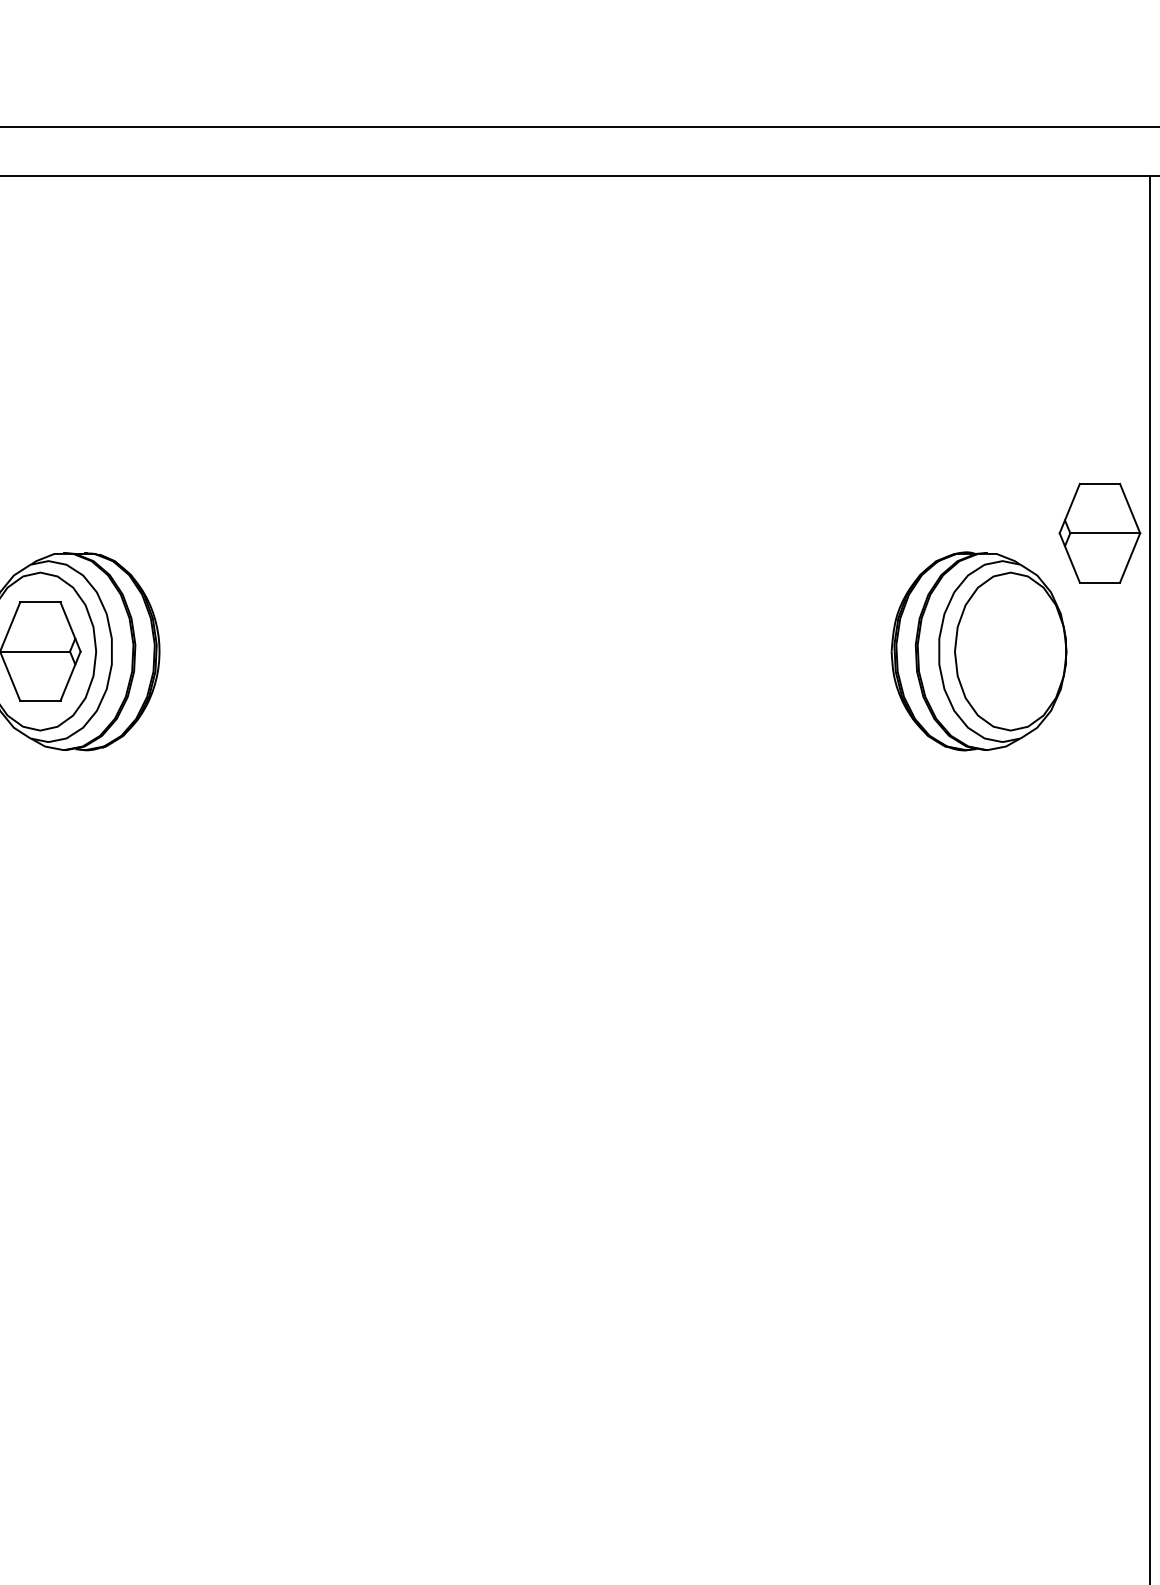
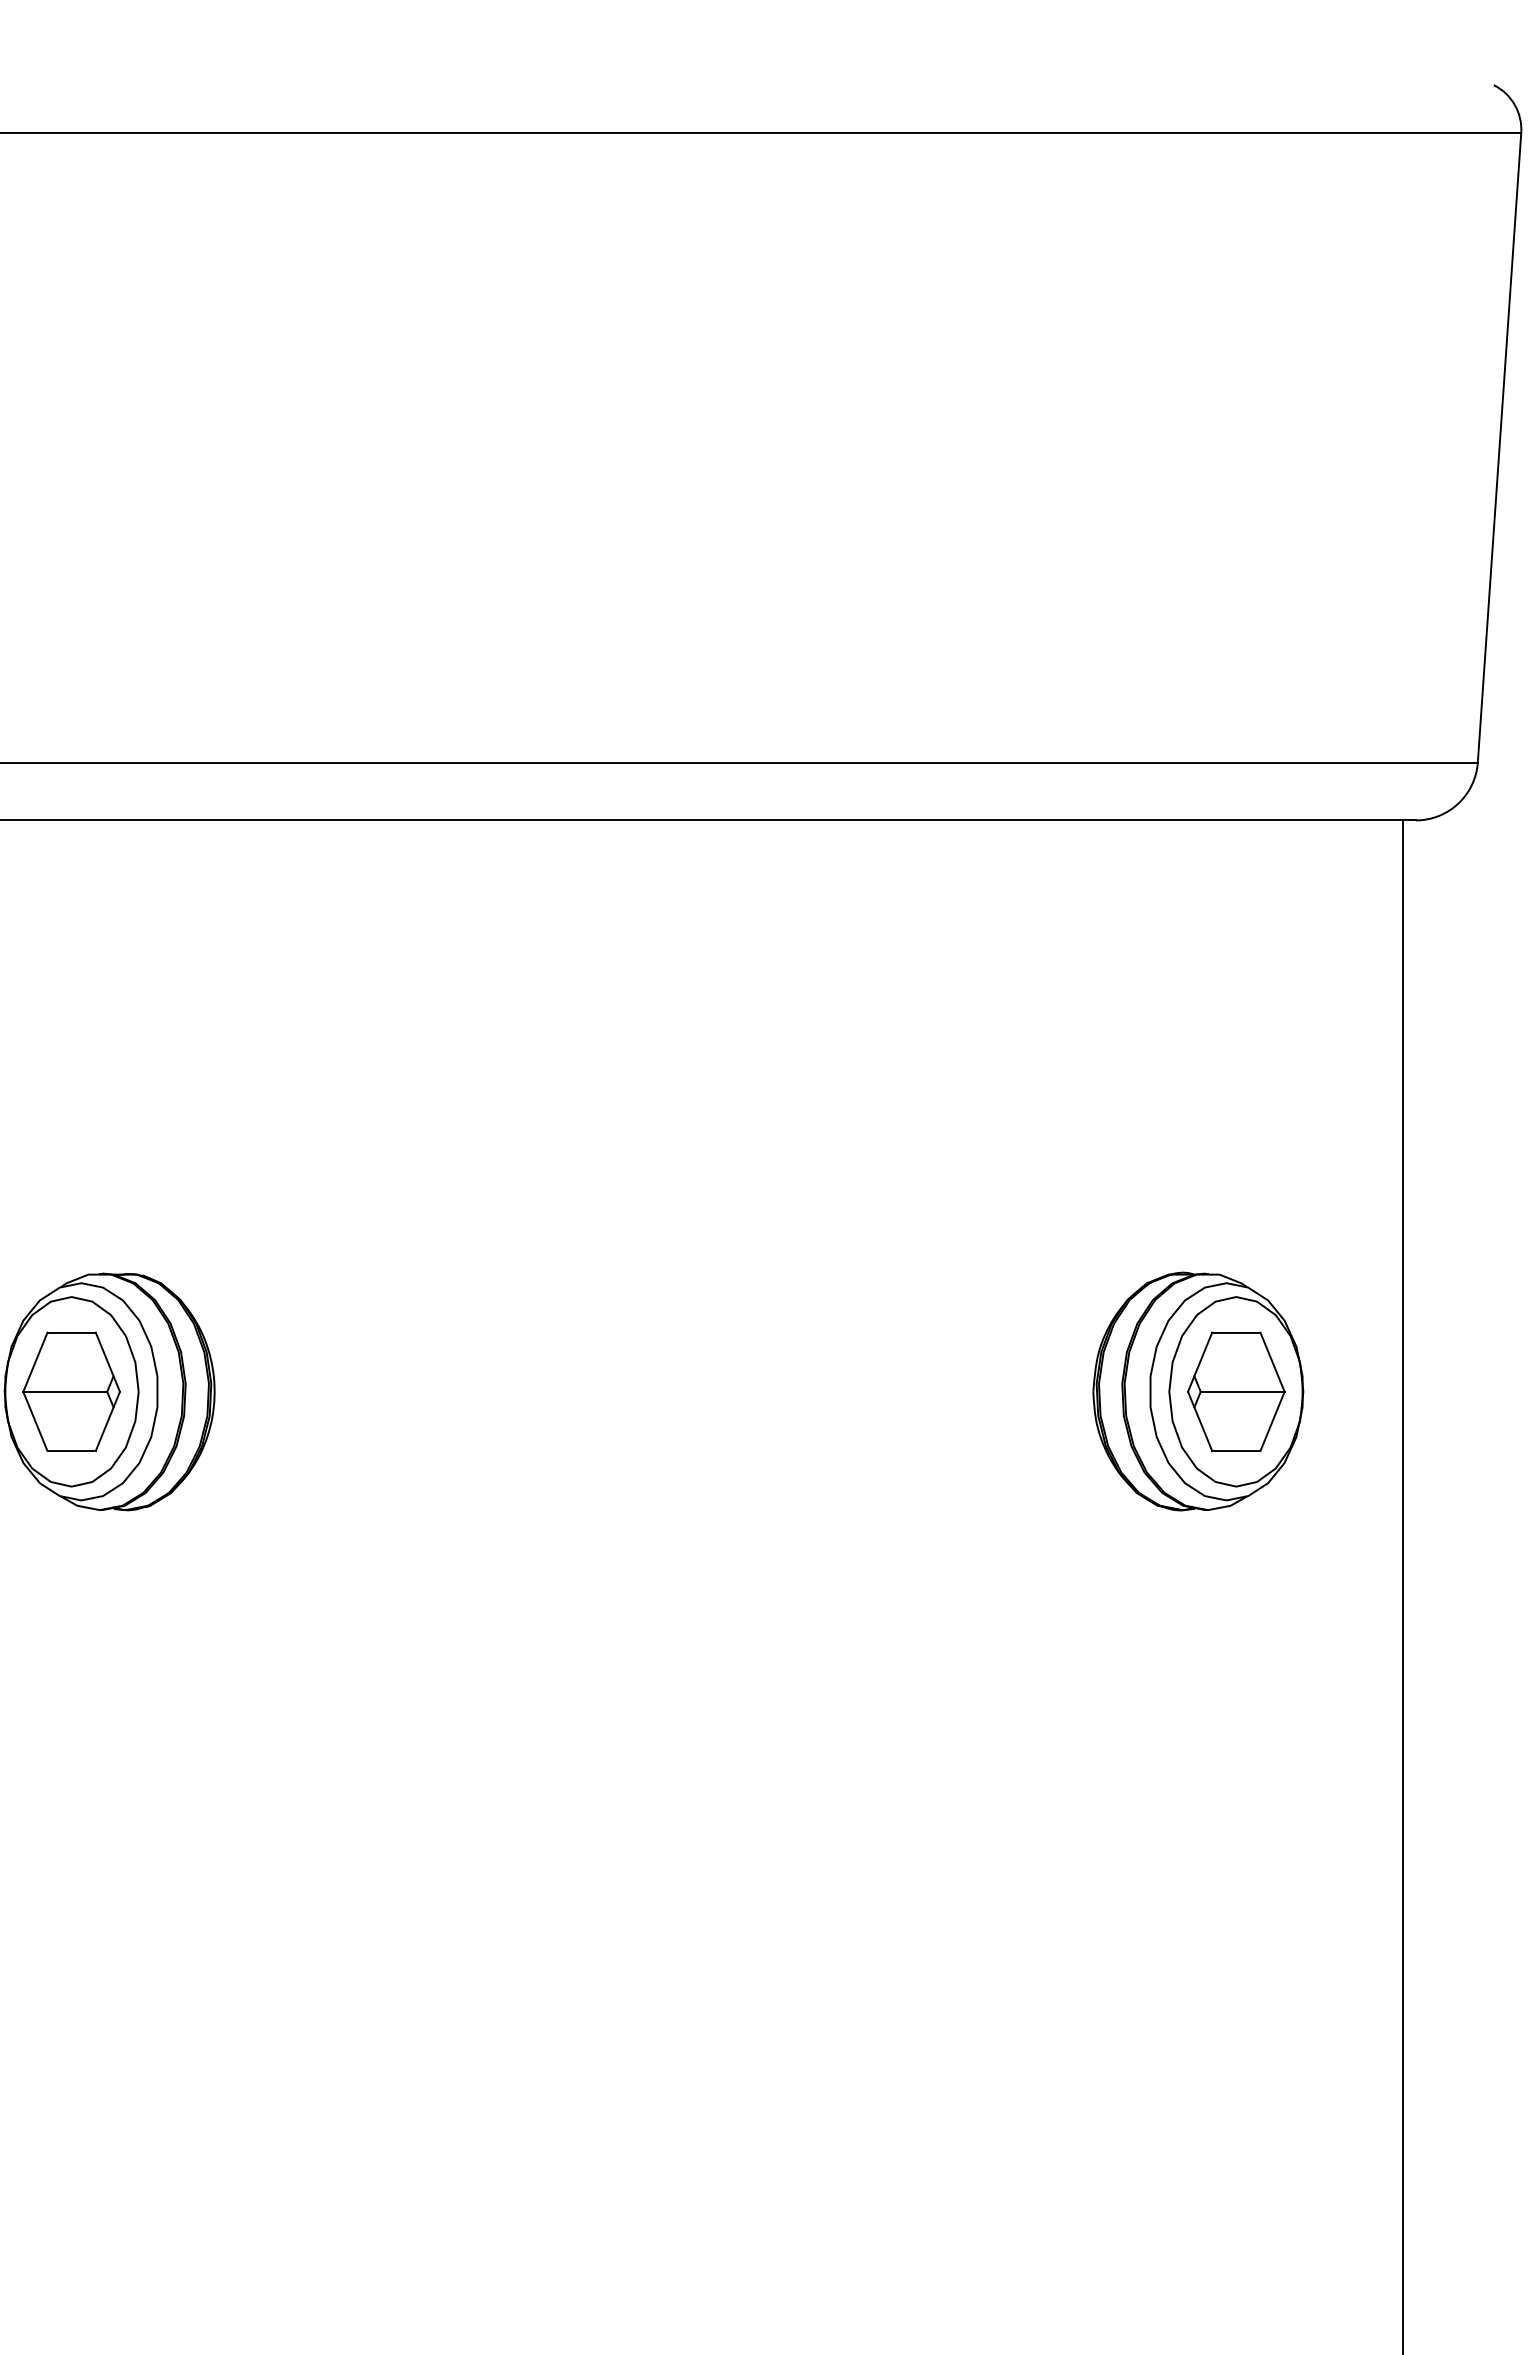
part: (1100, 533) -> (1236, 1391), moved

